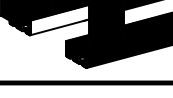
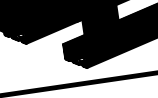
fill: (59, 20) -> (53, 24), added

